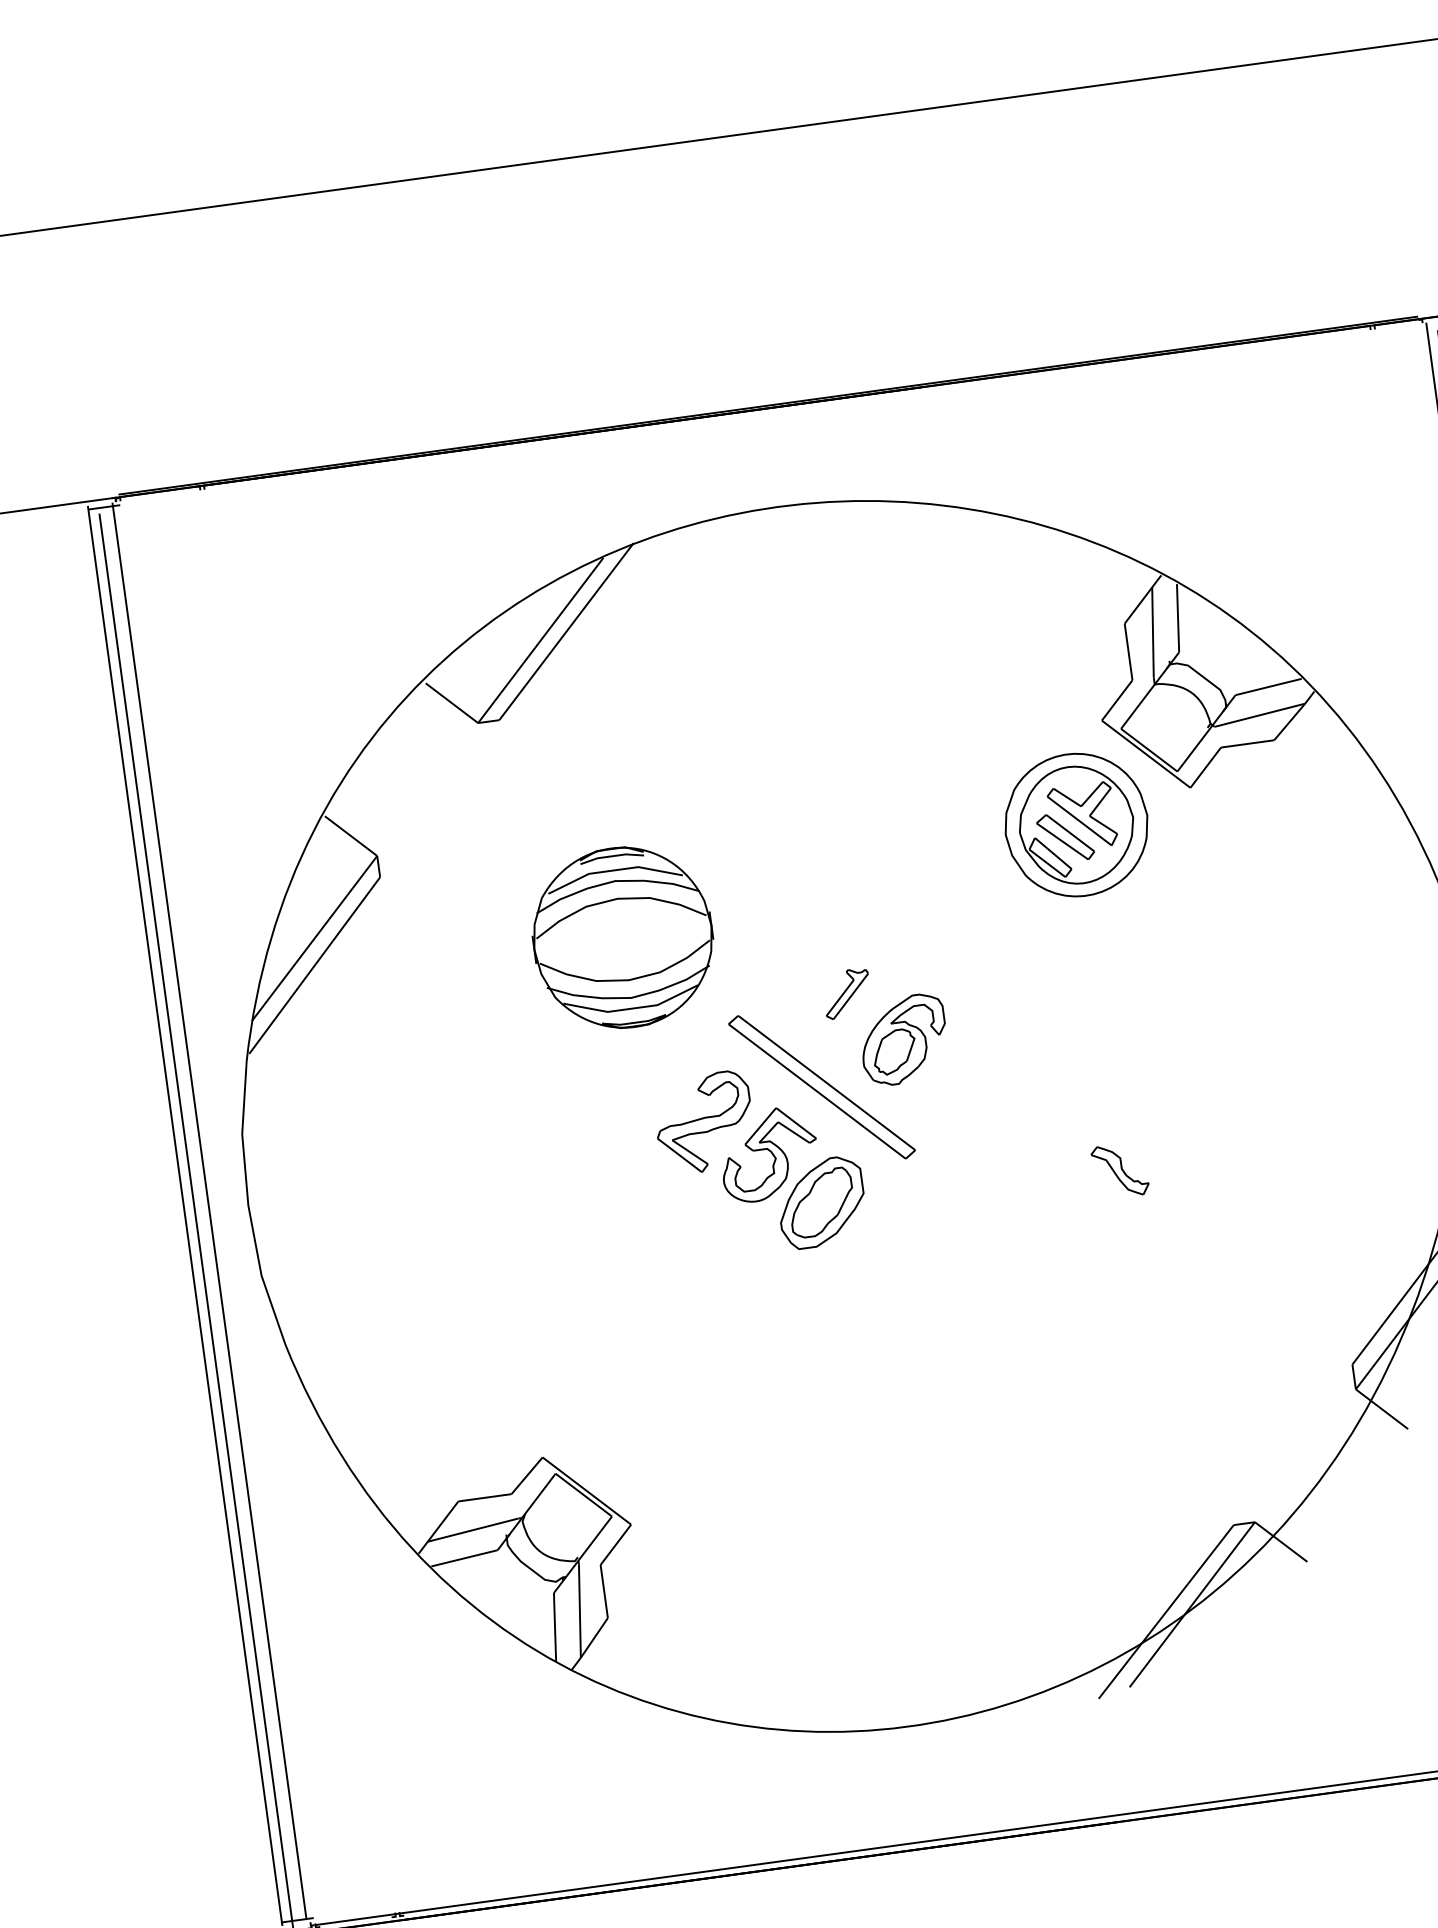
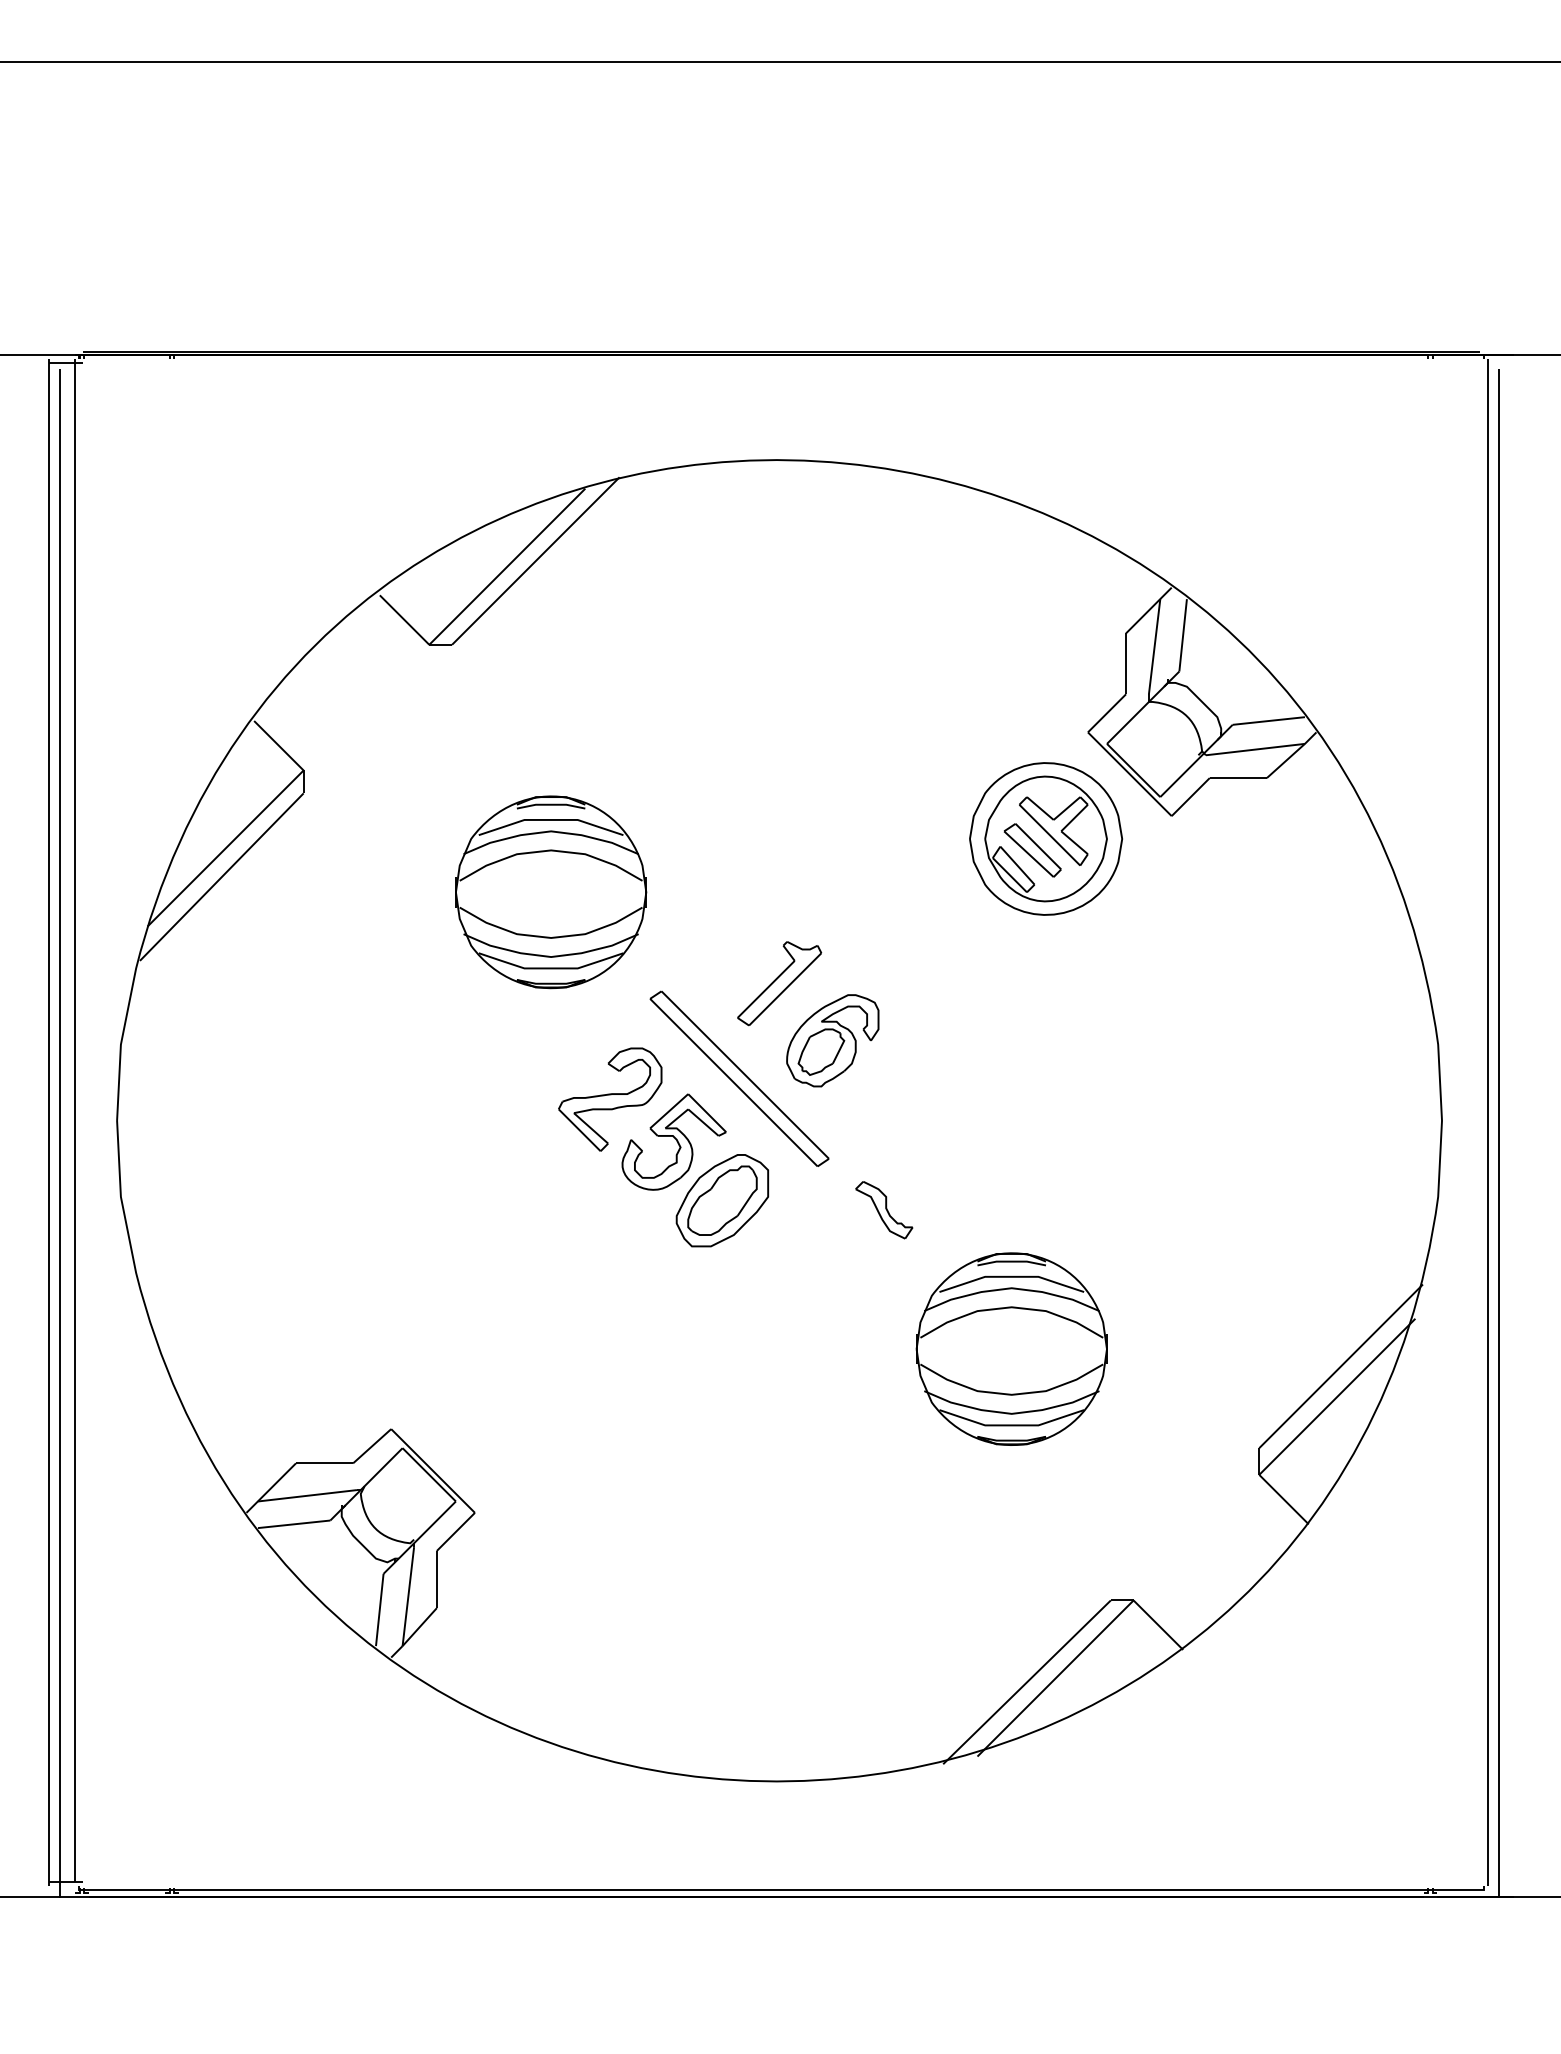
part: (846, 993) -> (779, 983), size x1.67
part: (1120, 1171) -> (884, 1210), moved
part: (1109, 1303) -> (1011, 1348), added

